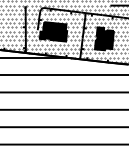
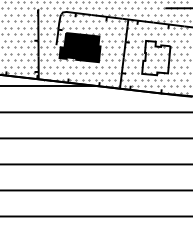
fill: (103, 38) -> (154, 57), removed

